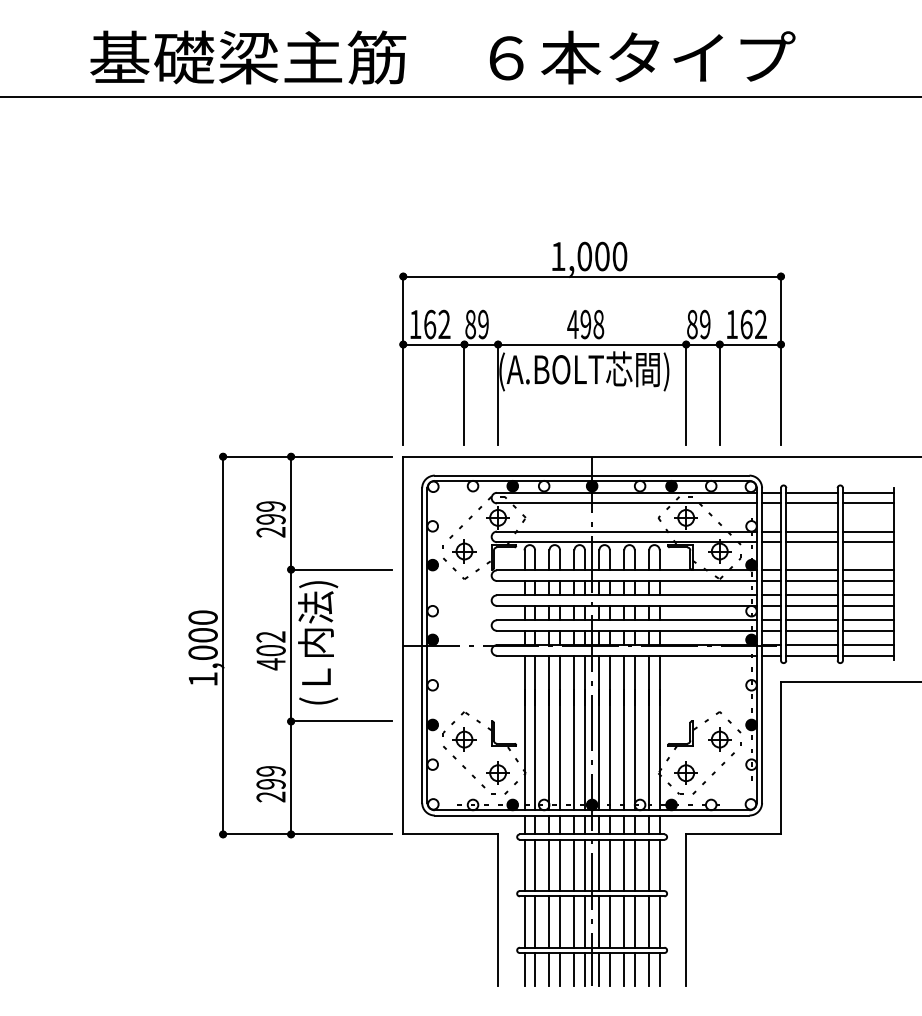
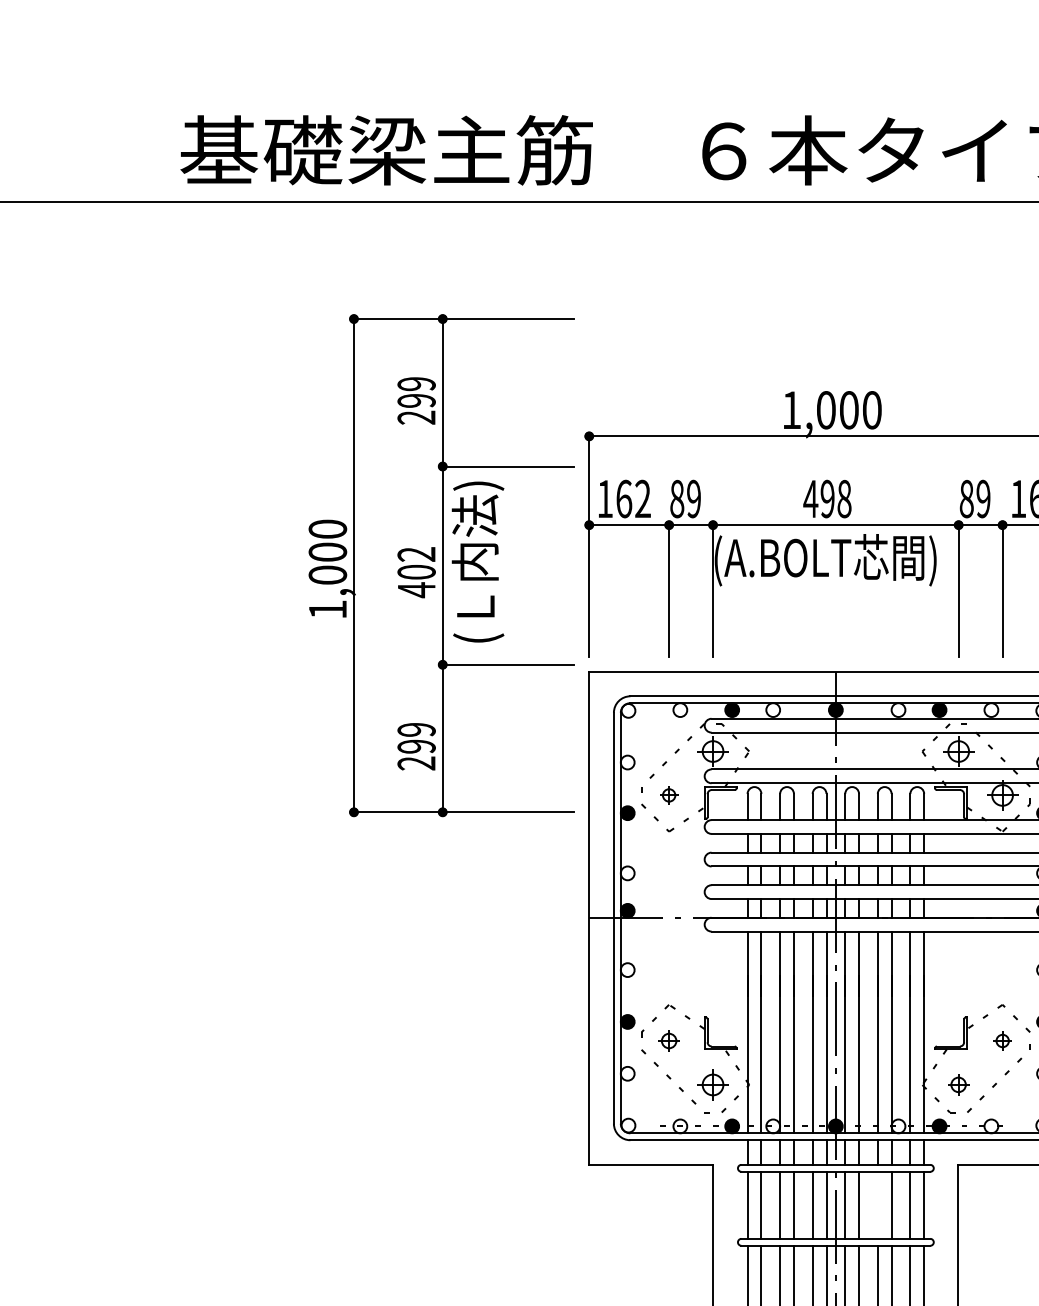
part: (464, 551) -> (669, 795), size x0.6
part: (290, 645) -> (441, 565), moved
part: (464, 739) -> (669, 1040), size x0.7
part: (719, 739) -> (1002, 1040), size x0.6
part: (685, 772) -> (957, 1084), size x0.7
line: (624, 865) -> (878, 1205), removed

